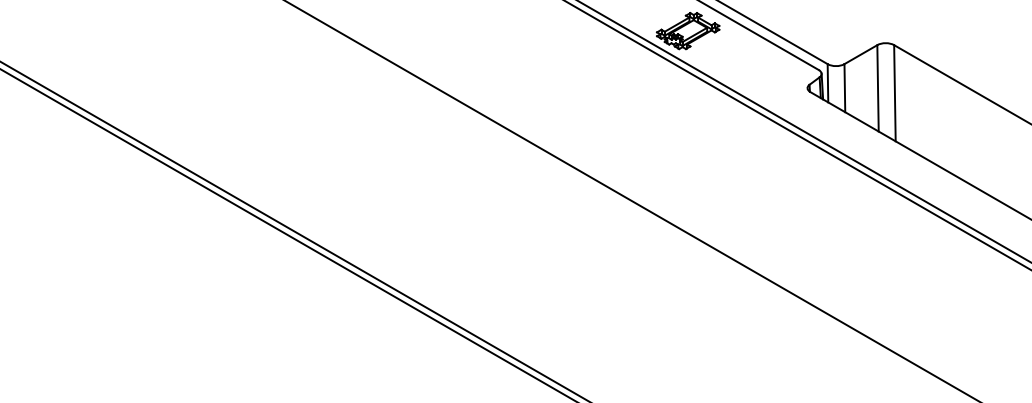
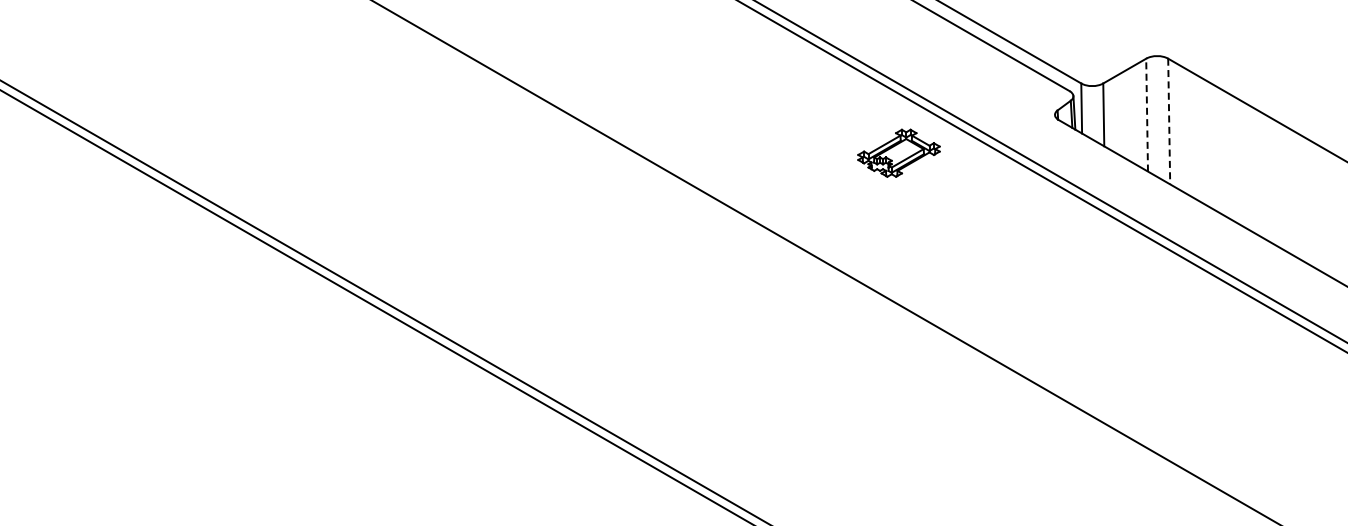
part: (687, 30) -> (898, 152), moved
line: (878, 87) -> (1147, 114), solid -> dashed
line: (895, 93) -> (1169, 121), solid -> dashed

